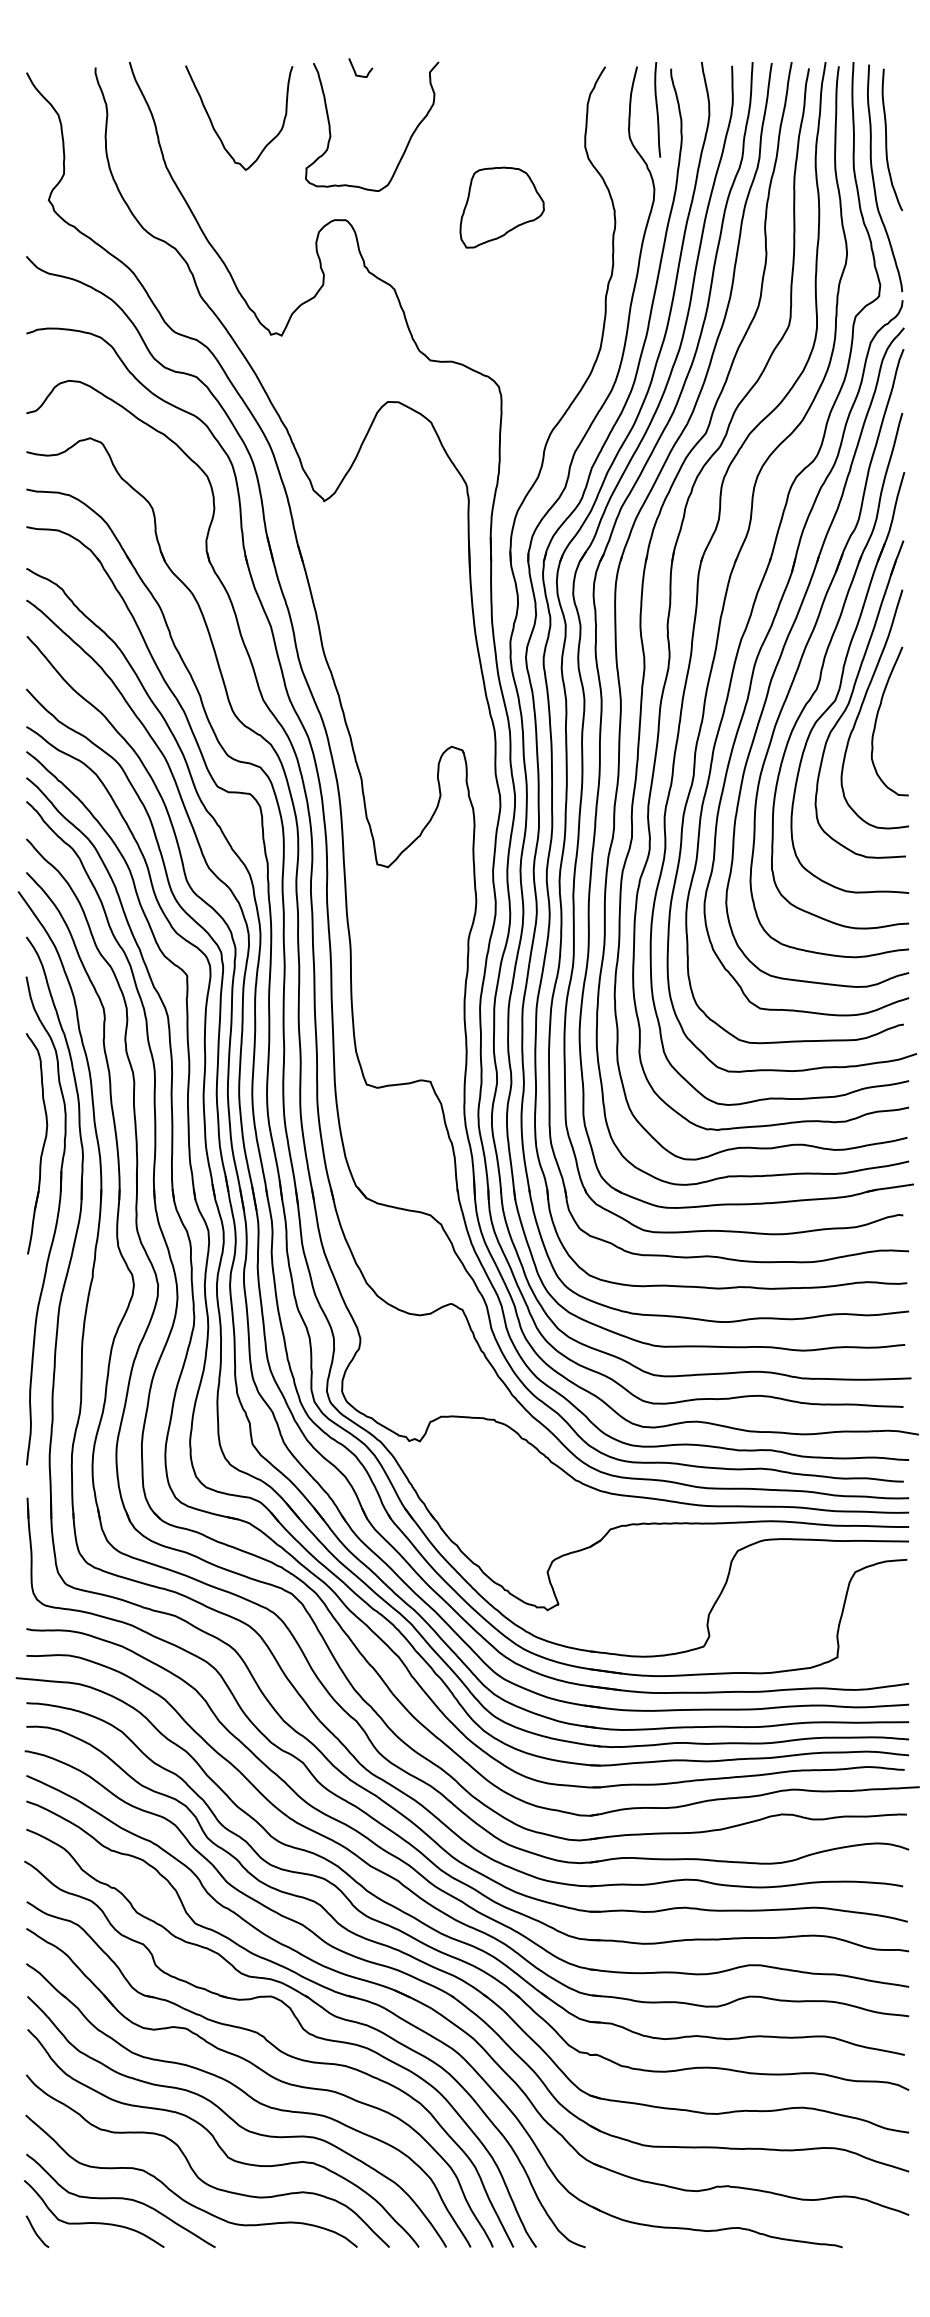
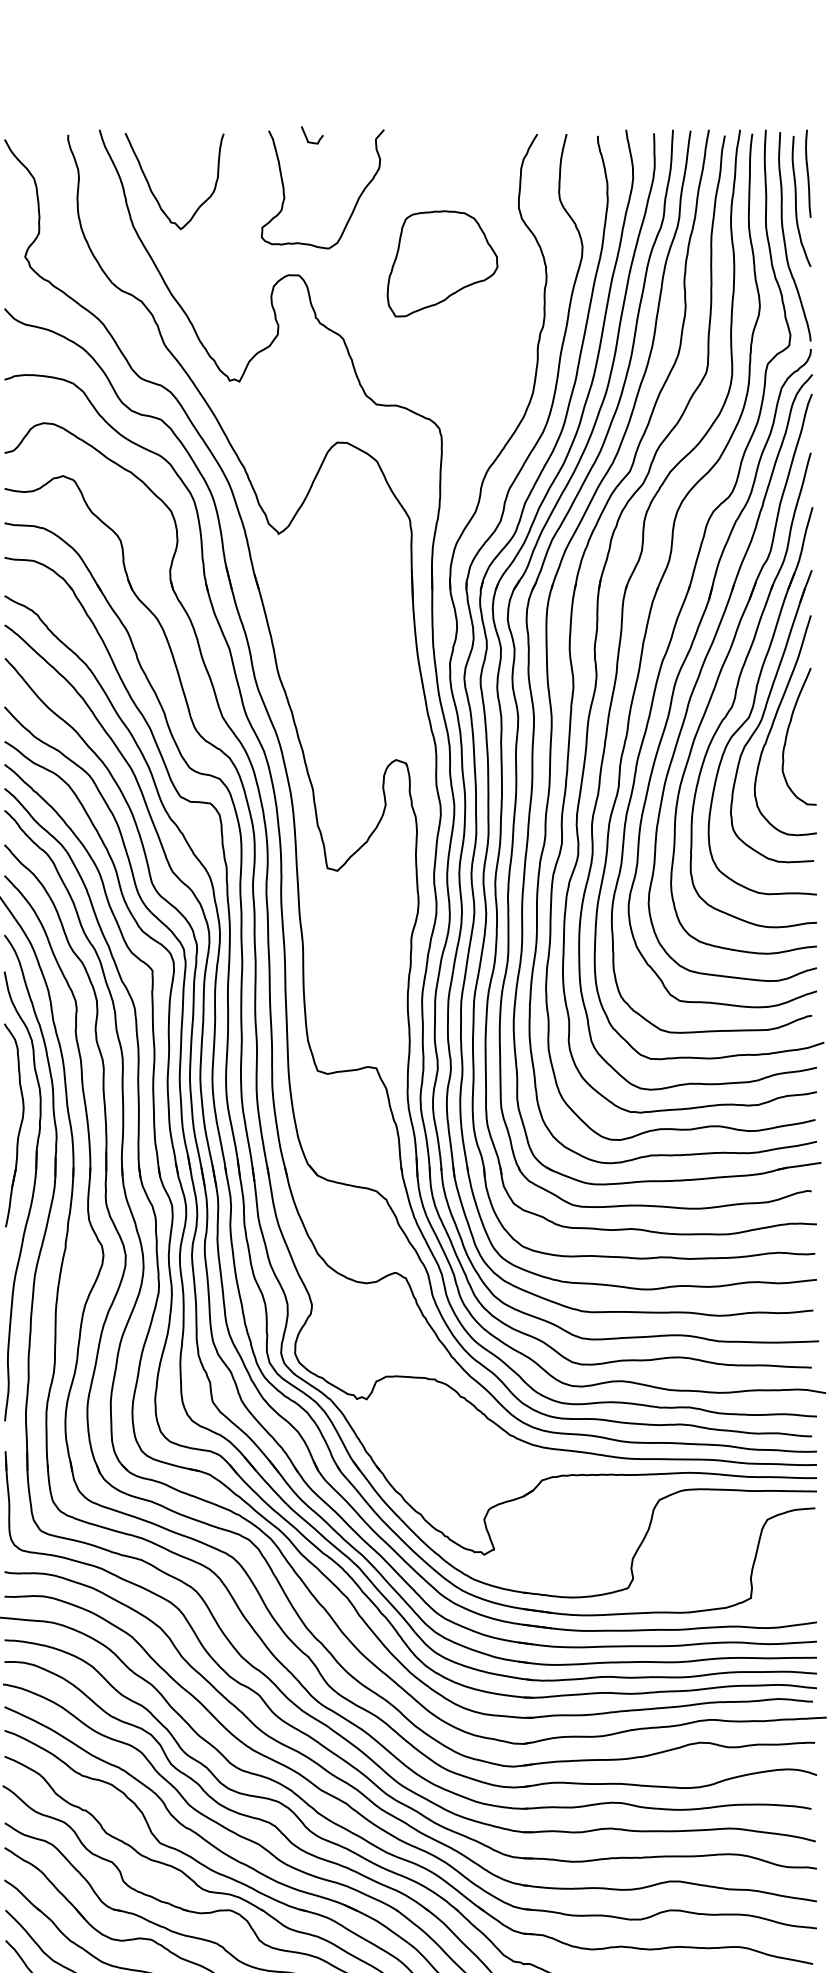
curve: (657, 109) -> (808, 173), moved
curve: (217, 132) -> (154, 194), moved
part: (501, 207) -> (441, 263), size x1.43

